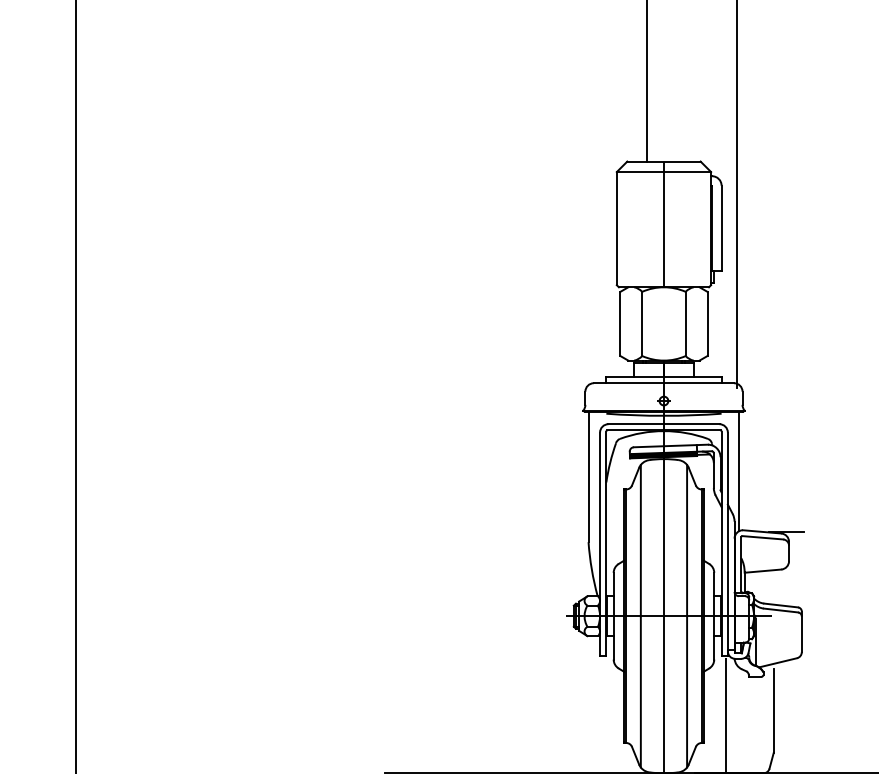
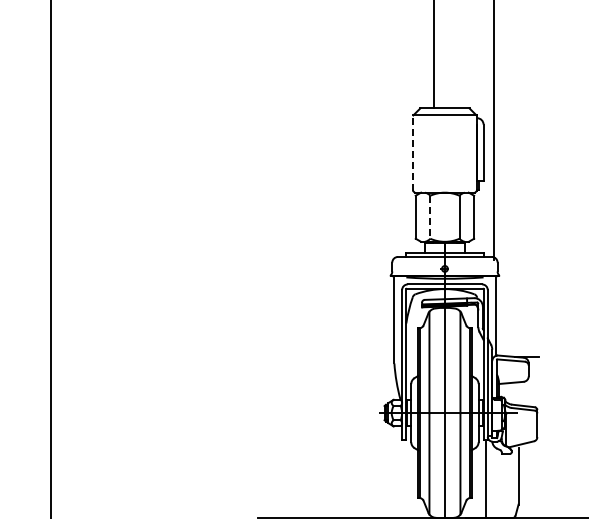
line: (663, 224) -> (444, 150), removed
line: (617, 228) -> (413, 153), solid -> dashed
line: (642, 324) -> (430, 217), solid -> dashed

